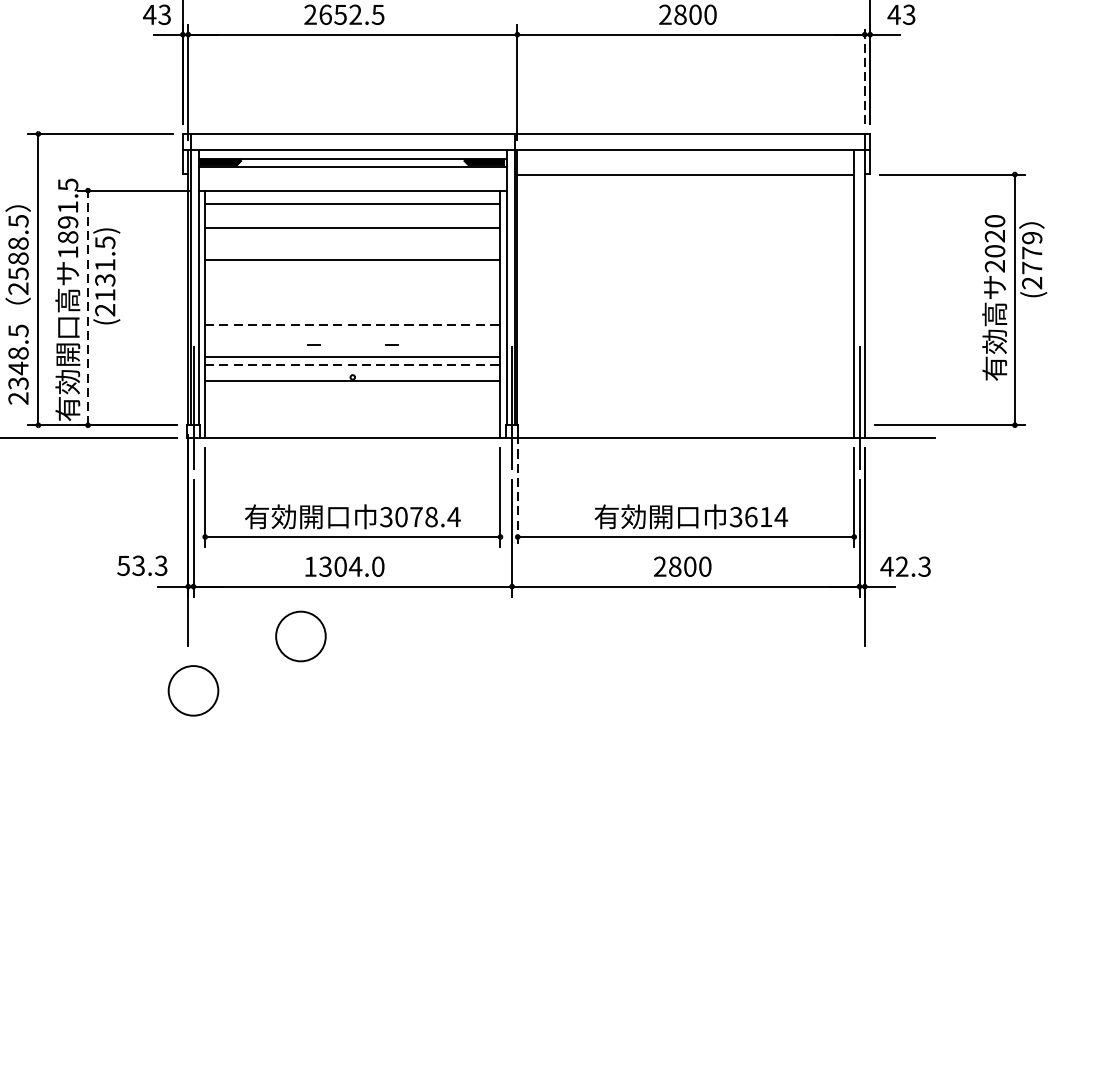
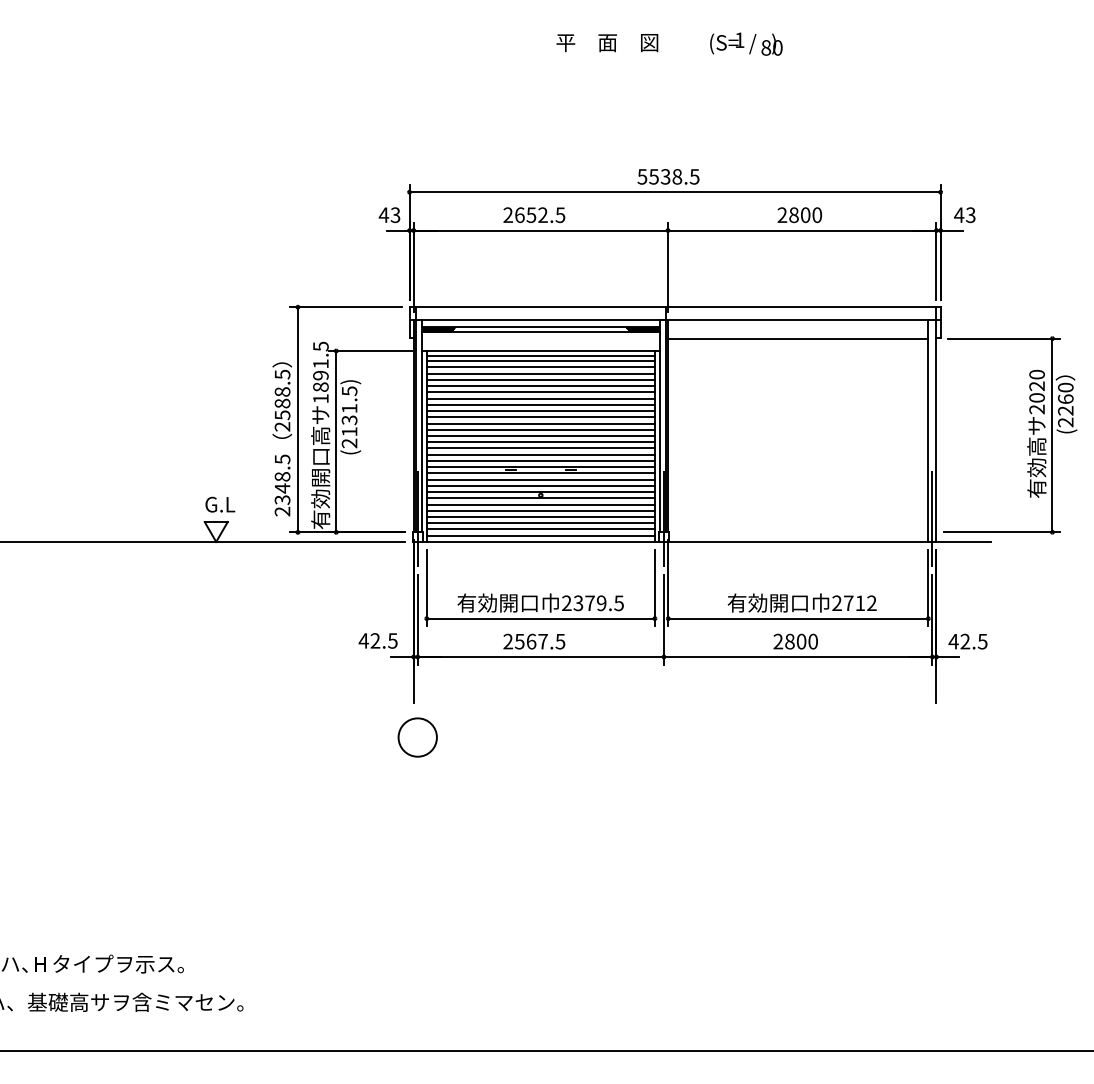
line: (864, 73) -> (936, 260), dashed -> solid
line: (352, 197) -> (540, 356), added
line: (352, 211) -> (540, 367), added
line: (352, 219) -> (540, 373), added
line: (352, 236) -> (540, 386), added
line: (352, 244) -> (540, 392), added
line: (352, 252) -> (540, 398), added
text: (1031, 252) -> (1065, 398), (2779 -> (2260
line: (352, 268) -> (540, 411), added
line: (352, 276) -> (540, 417), added
line: (352, 284) -> (540, 423), added
line: (352, 292) -> (540, 429), added
line: (352, 301) -> (540, 436), added
line: (88, 307) -> (336, 441), dashed -> solid
line: (352, 309) -> (540, 442), added
line: (352, 316) -> (540, 448), added
line: (353, 324) -> (541, 454), dashed -> solid
line: (352, 332) -> (540, 460), added
line: (352, 341) -> (540, 467), added
line: (352, 349) -> (540, 473), added
line: (353, 364) -> (541, 485), dashed -> solid
line: (352, 373) -> (540, 492), added
line: (352, 389) -> (540, 504), added
line: (352, 397) -> (540, 510), added
line: (352, 406) -> (540, 517), added
line: (352, 413) -> (540, 523), added
line: (352, 421) -> (540, 529), added
line: (352, 429) -> (540, 535), added
line: (518, 491) -> (668, 583), dashed -> solid
text: (420, 517) -> (593, 603), 3078.4 -> 2379.5
text: (758, 517) -> (854, 603), 3614 -> 2712
text: (141, 565) -> (377, 640), 53.3 -> 42.5
text: (924, 565) -> (982, 640), 42.3 -> 42.5
text: (344, 566) -> (534, 641), 1304.0 -> 2567.5
circle: (300, 636) -> (500, 695), removed

